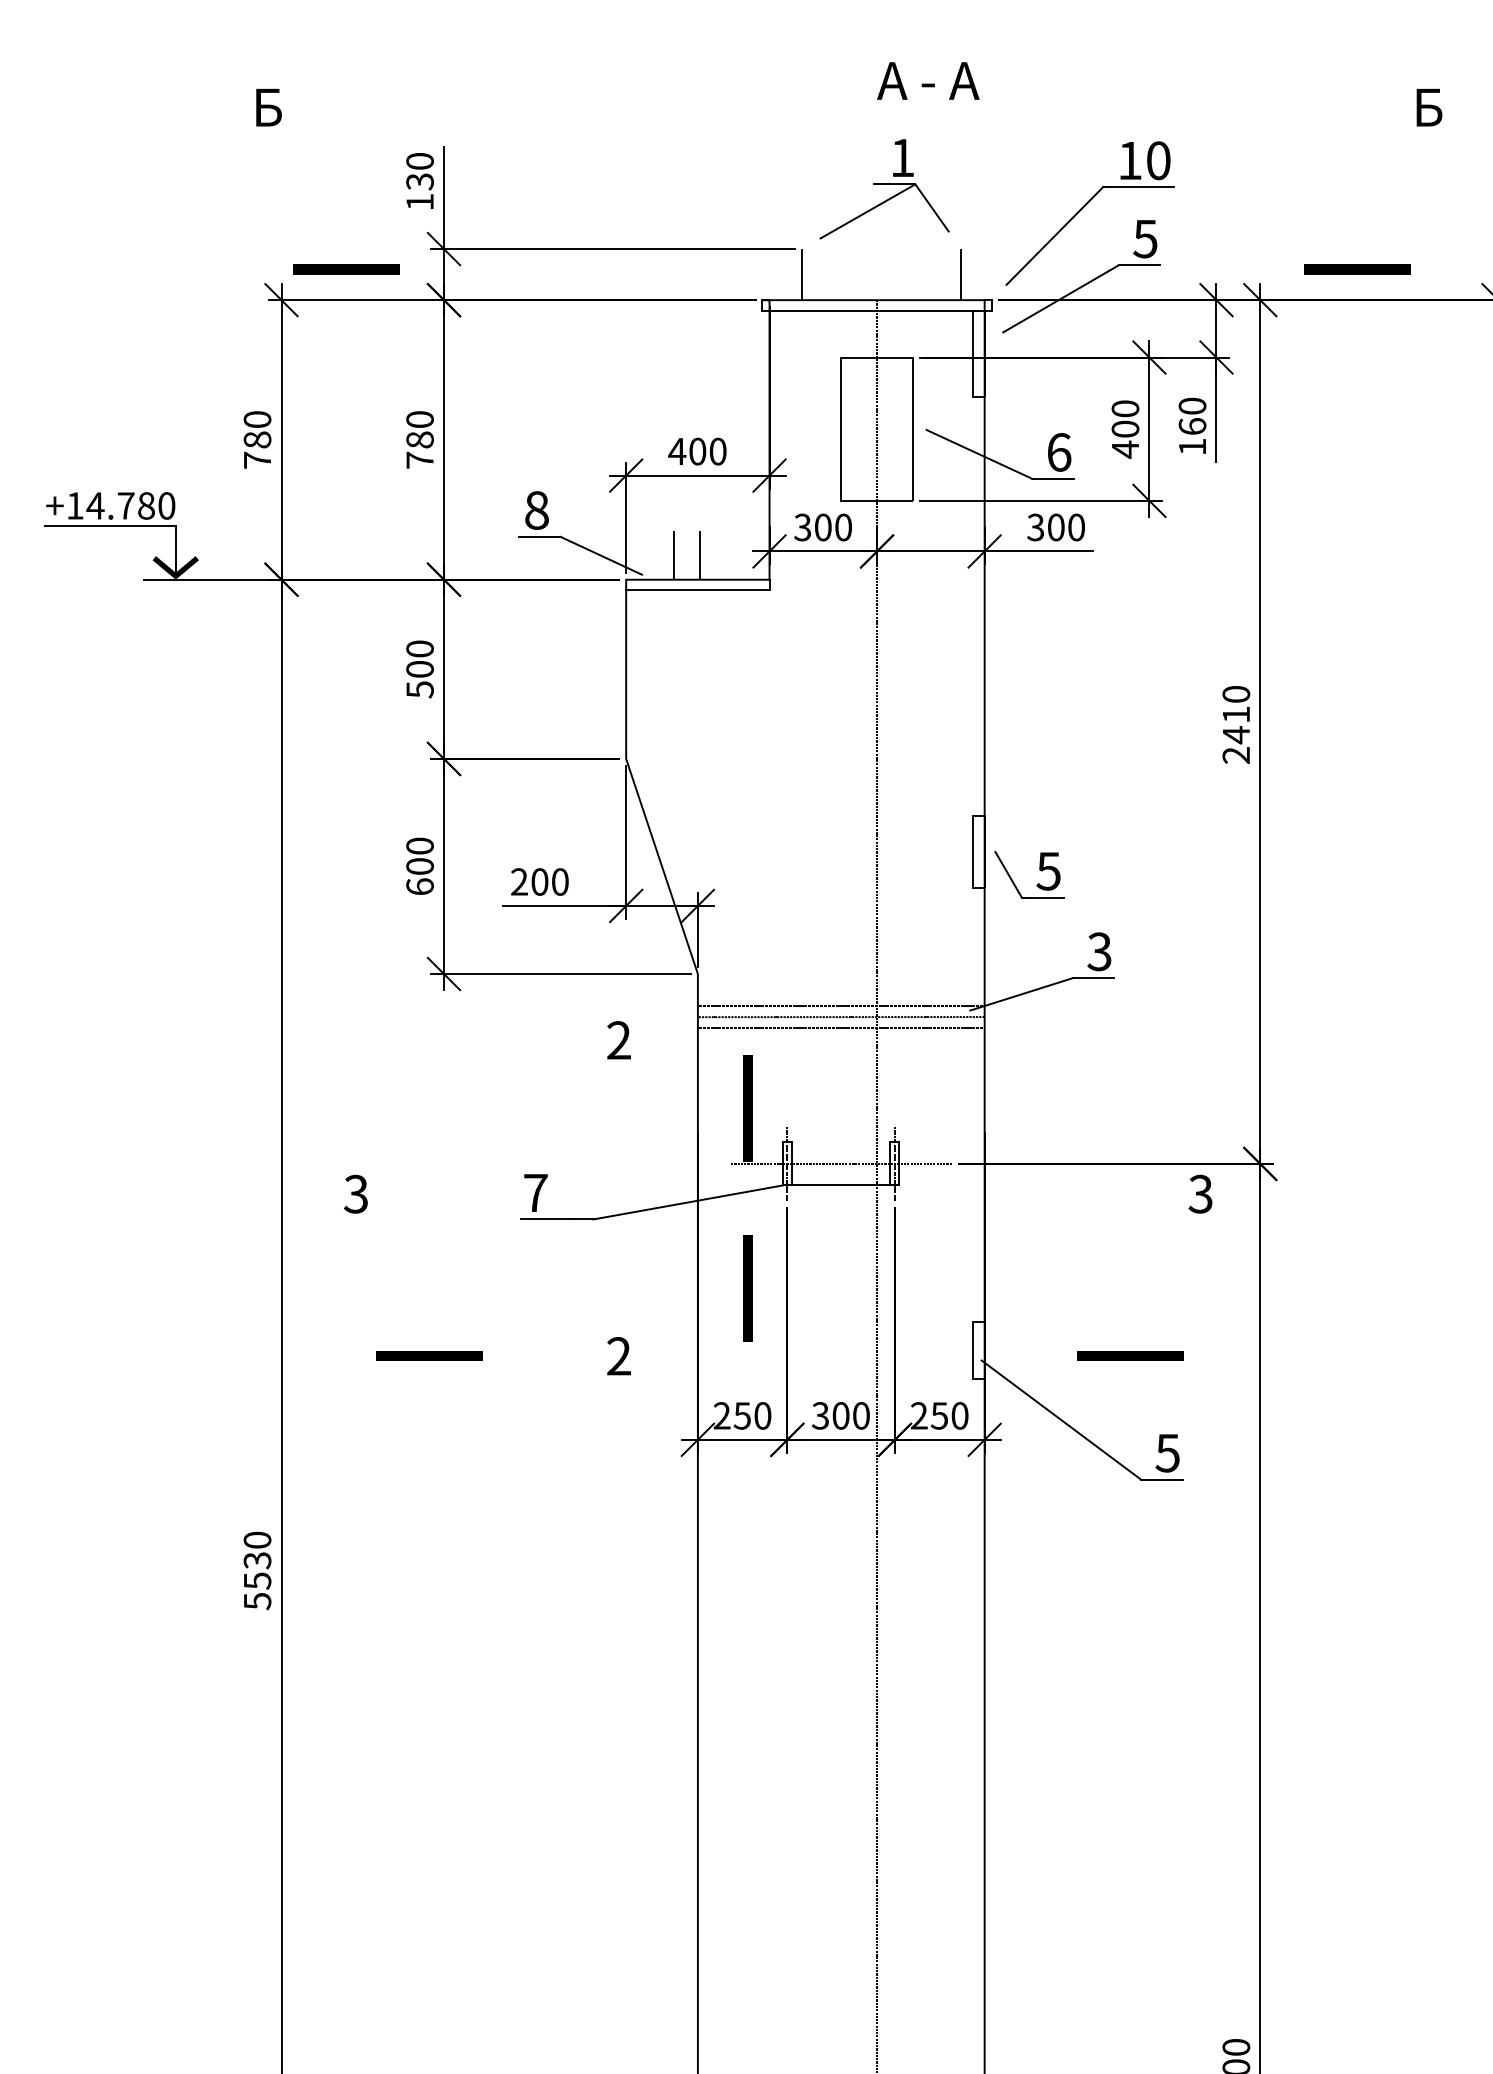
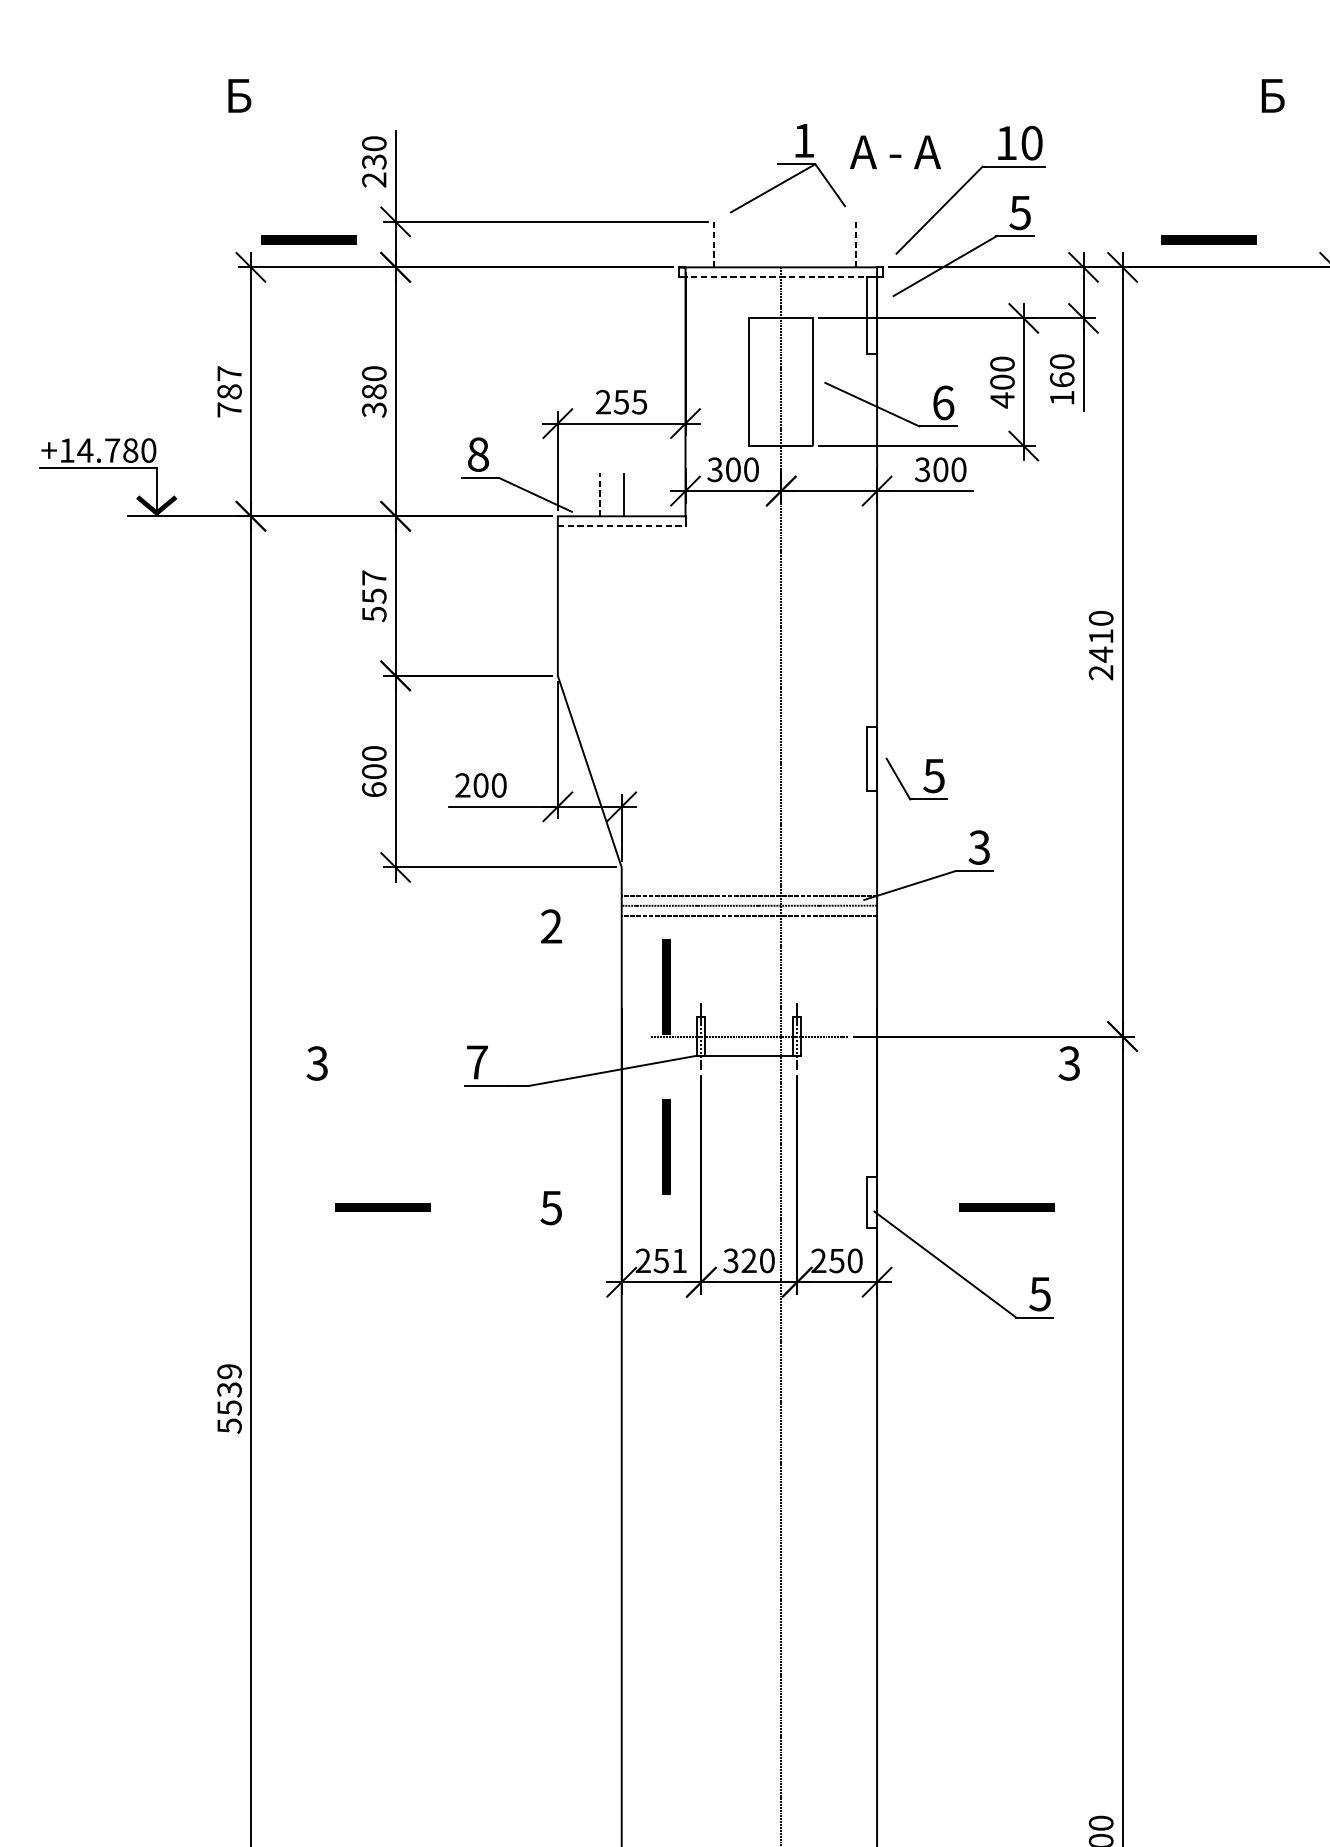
text: (928, 80) -> (895, 151), moved
text: (419, 201) -> (373, 179), 130 -> 230
line: (801, 274) -> (713, 244), solid -> dashed
line: (961, 274) -> (856, 244), solid -> dashed
line: (880, 310) -> (784, 276), solid -> dashed
text: (257, 419) -> (229, 373), 780 -> 787
text: (697, 451) -> (621, 402), 400 -> 255
text: (419, 460) -> (373, 410), 780 -> 380
line: (673, 554) -> (599, 493), solid -> dashed
line: (697, 590) -> (621, 525), solid -> dashed
text: (419, 659) -> (373, 587), 500 -> 557
text: (618, 1356) -> (551, 1208), 2 -> 5
text: (762, 1415) -> (679, 1260), 250 -> 251
text: (840, 1415) -> (748, 1260), 300 -> 320
text: (257, 1539) -> (229, 1370), 5530 -> 5539

